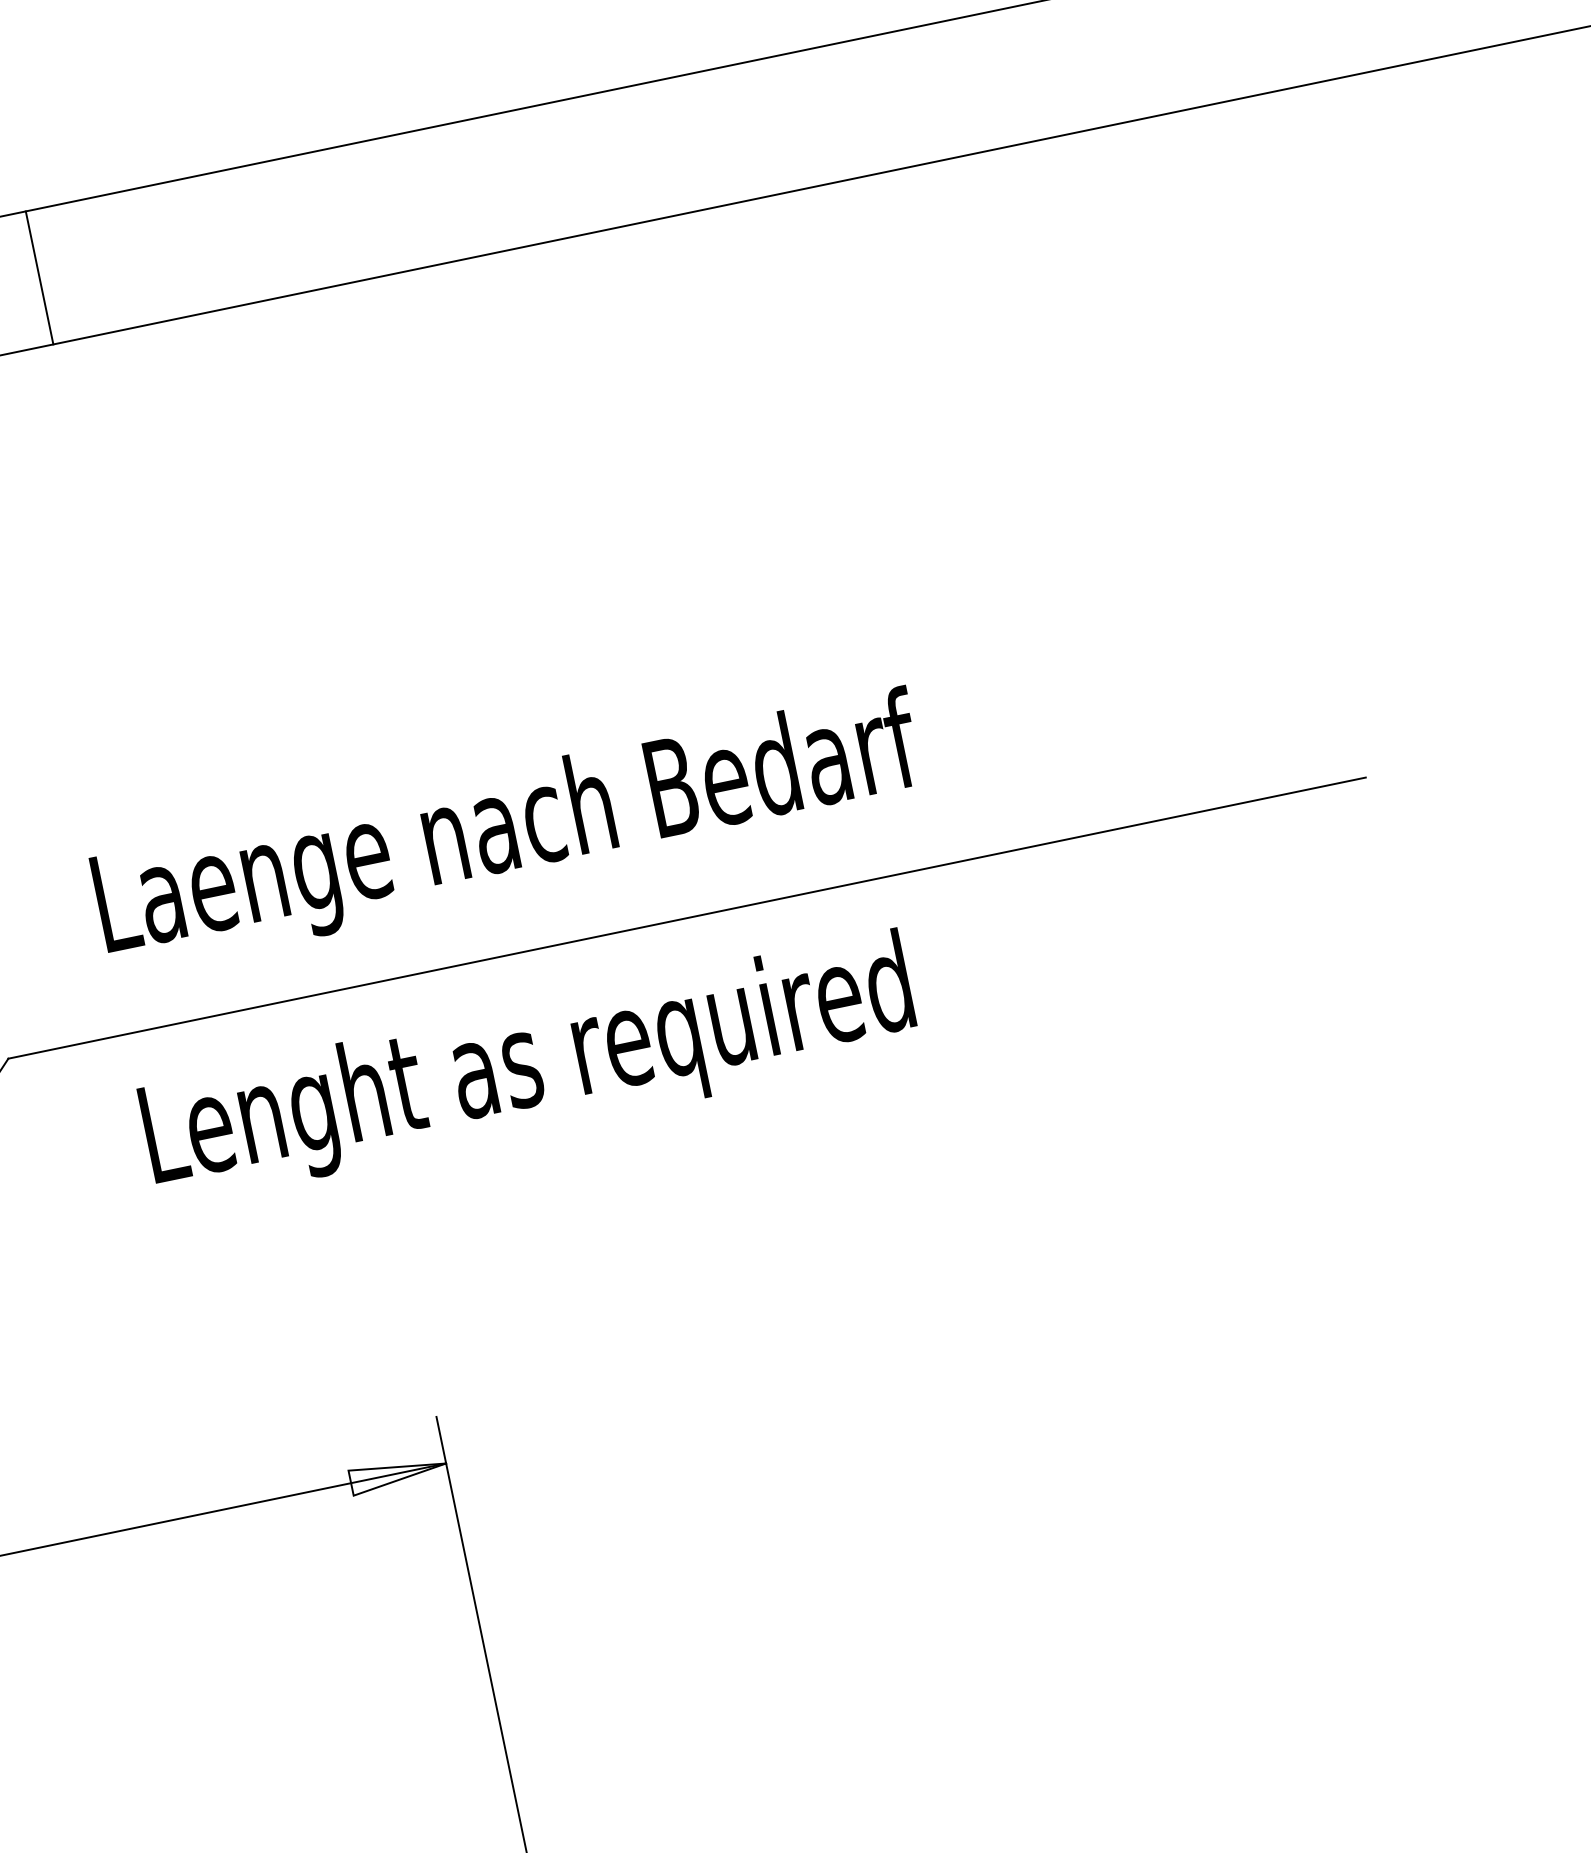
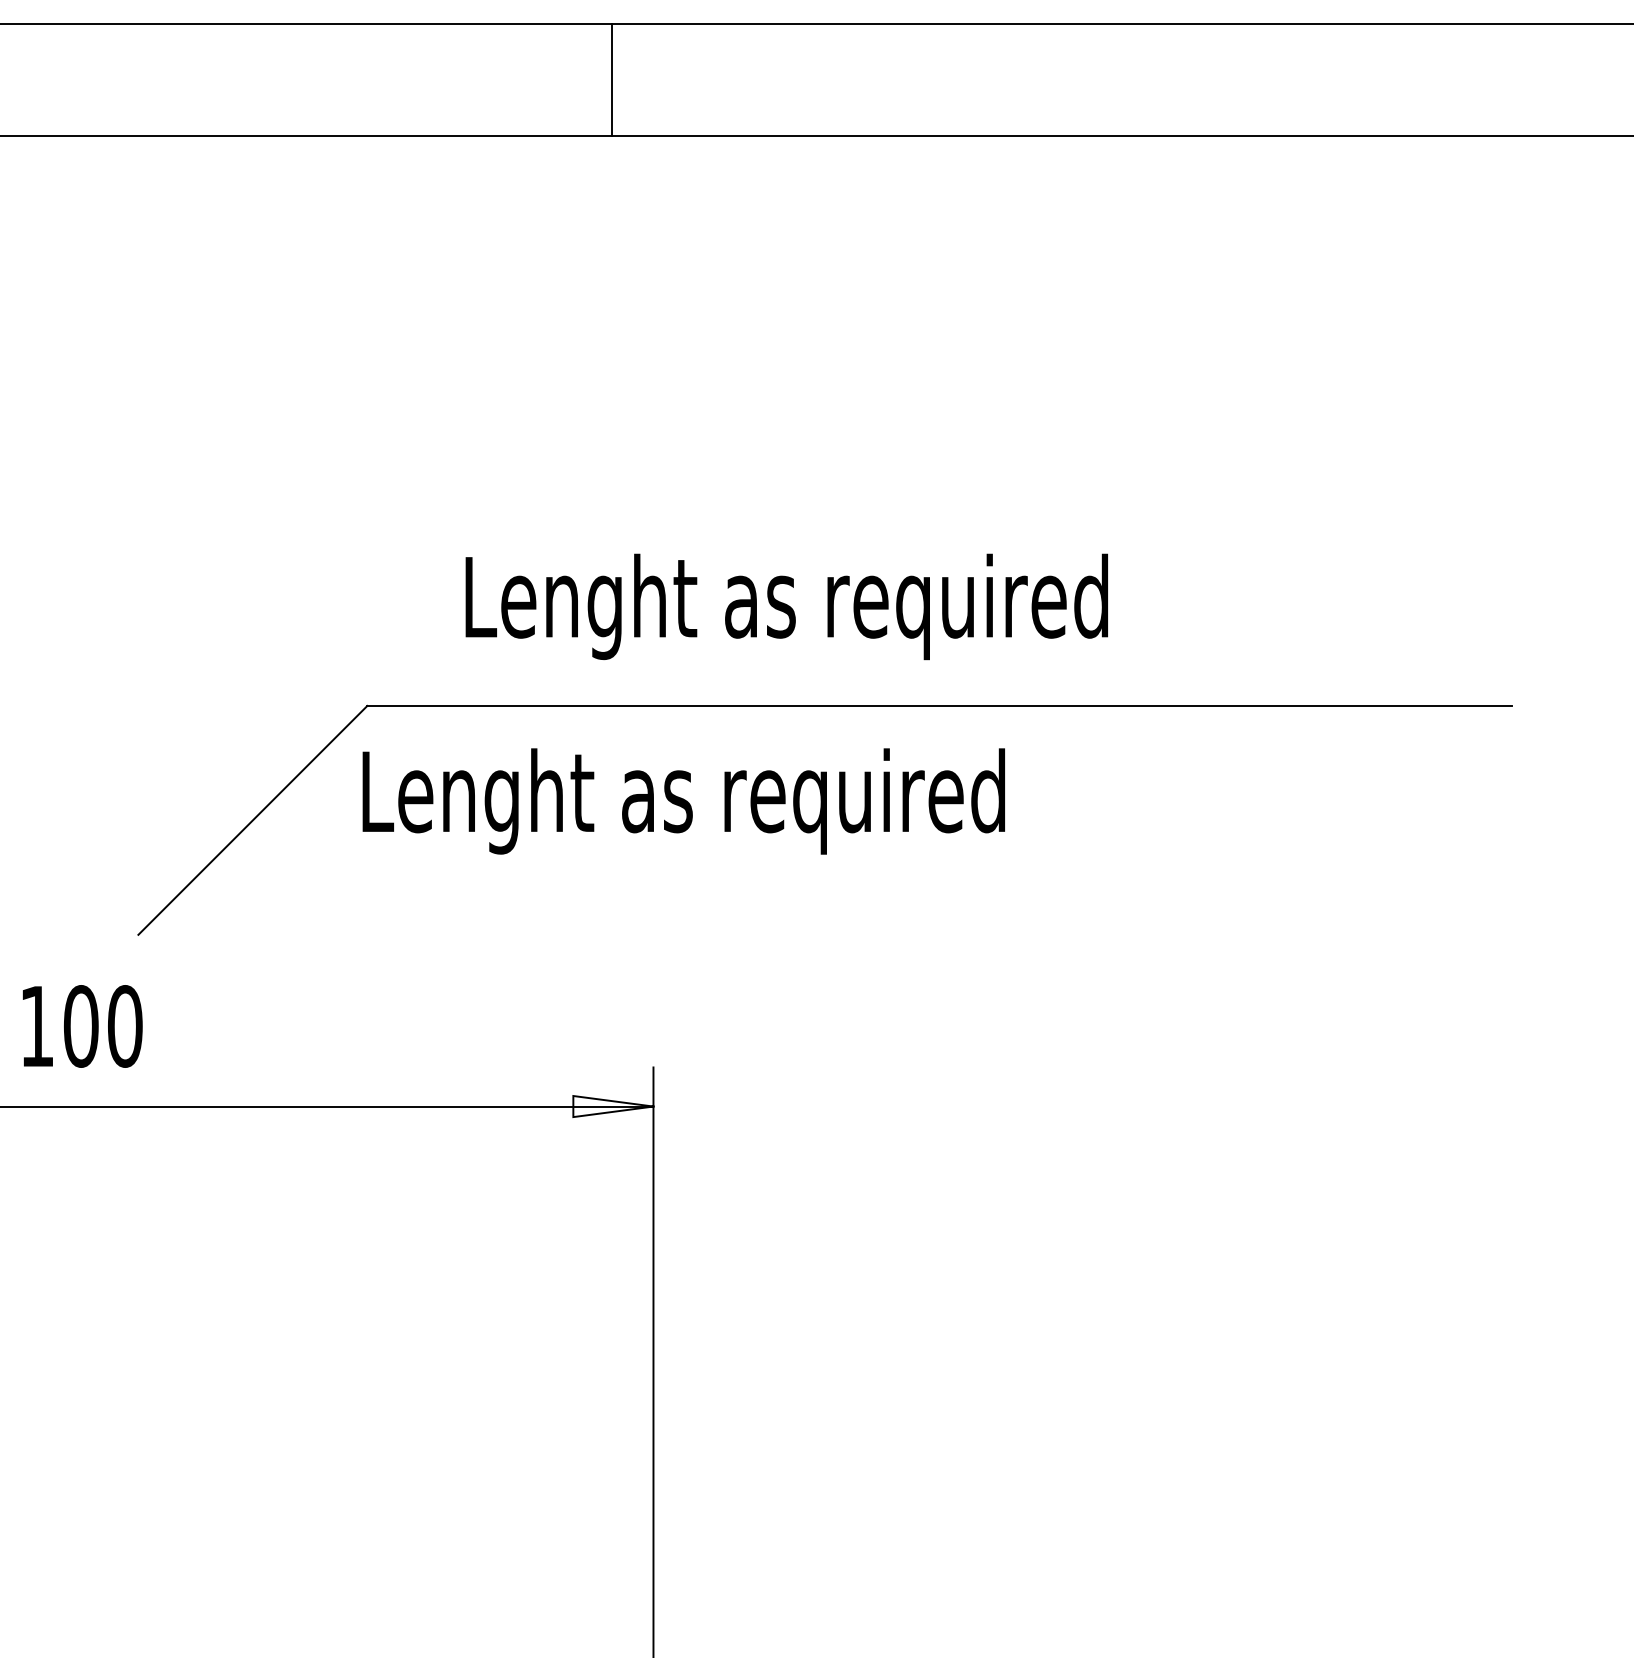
line: (39, 277) -> (612, 79), moved
text: (530, 827) -> (828, 606), Laenge nach Bedarf -> Lenght as required
text: (528, 1069) -> (683, 801), moved

